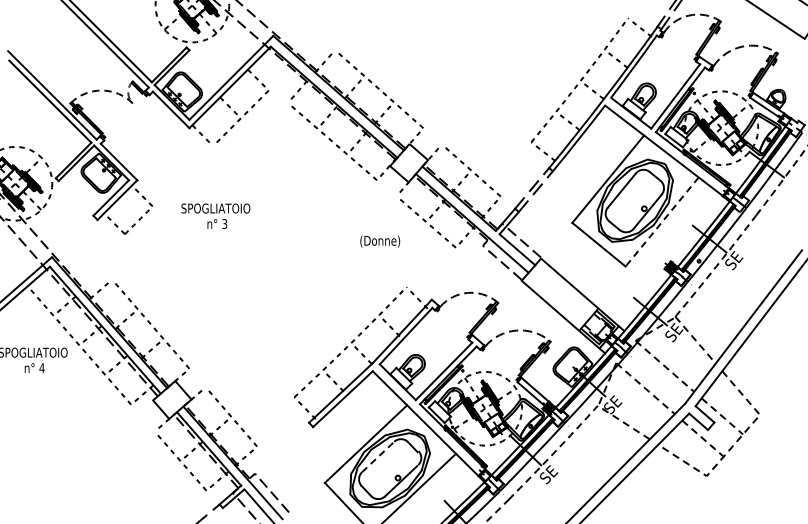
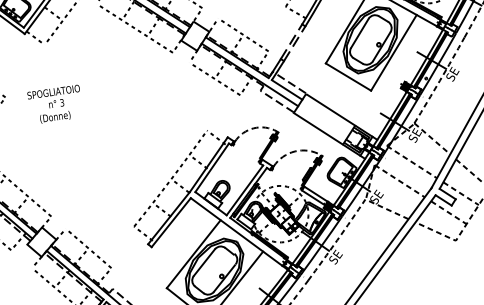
line: (662, 222) -> (394, 53), dashed -> solid
text: (380, 241) -> (55, 117), moved
line: (378, 456) -> (204, 262), dashed -> solid

